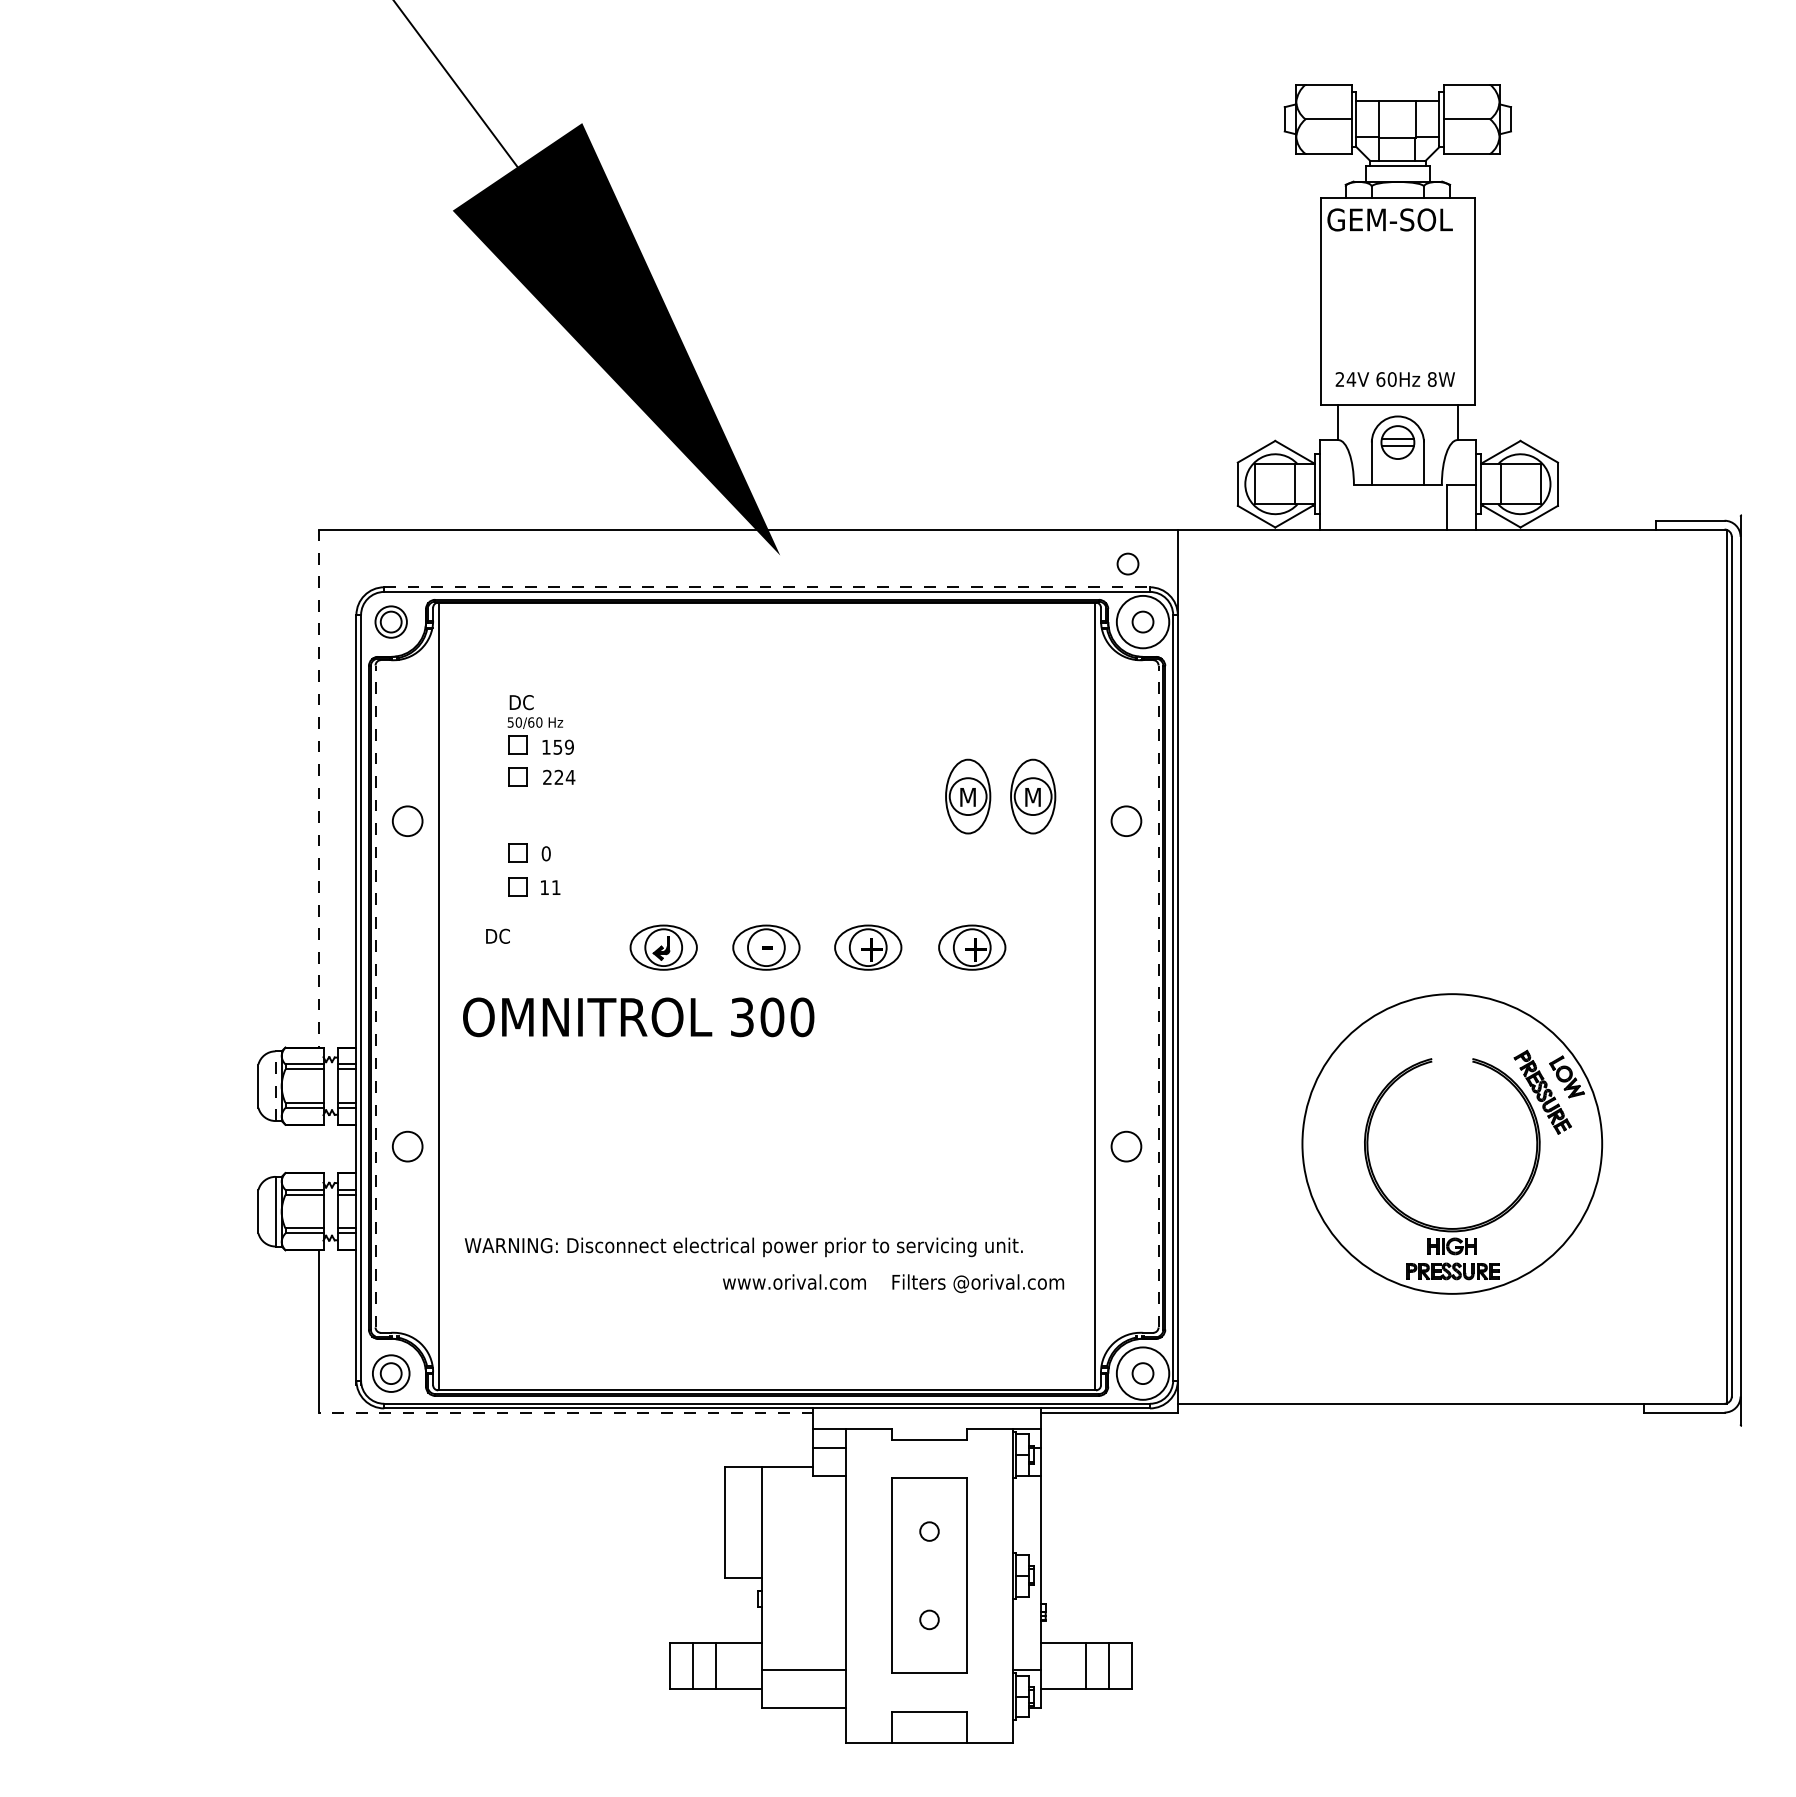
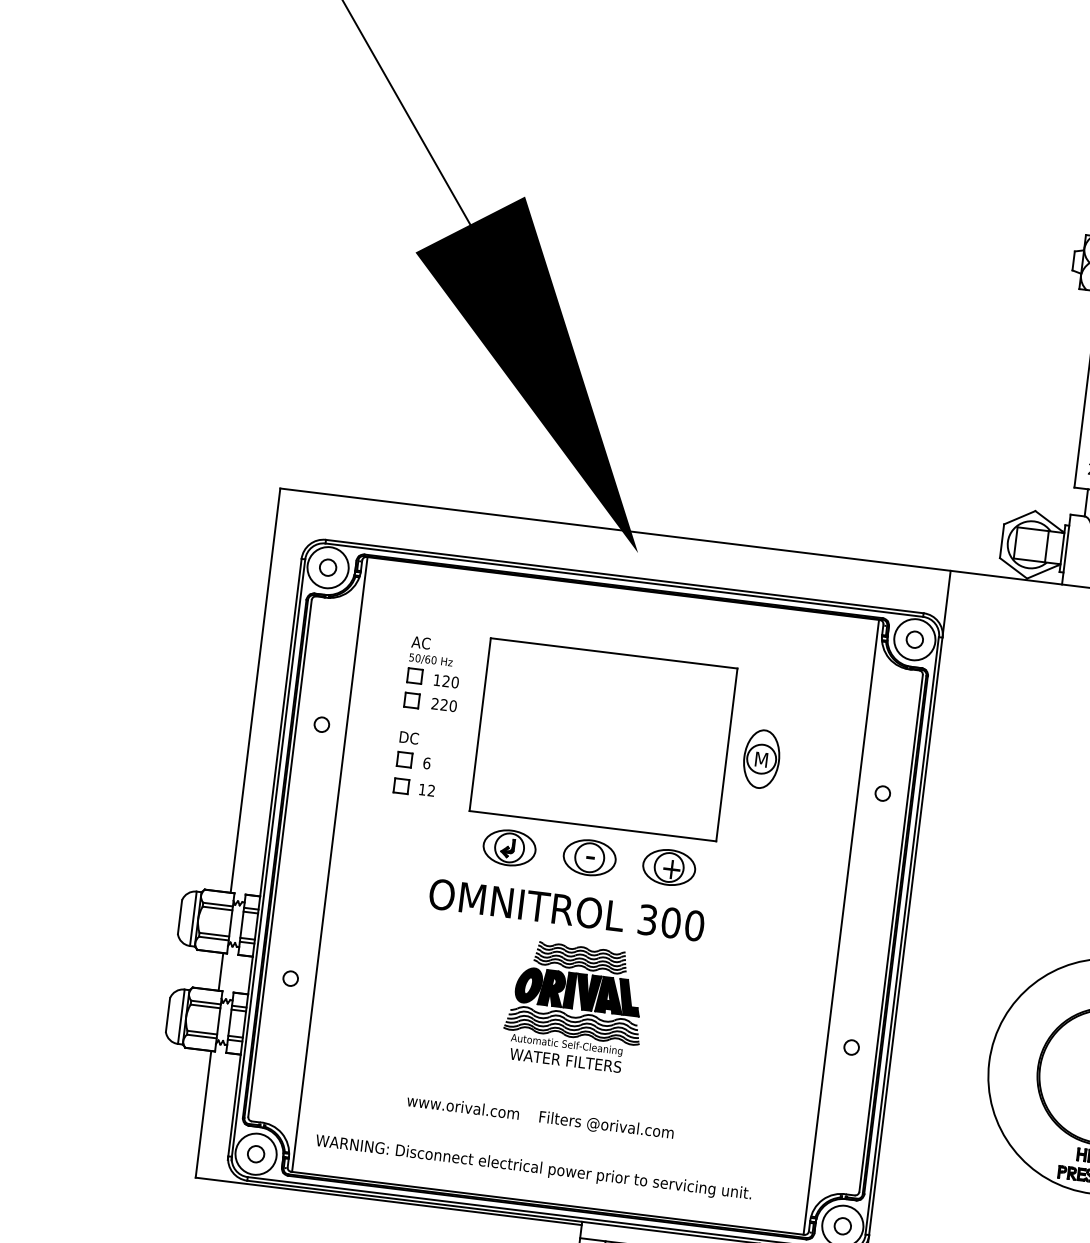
circle: (1127, 563) -> (908, 592), removed
line: (766, 587) -> (624, 576), dashed -> solid
circle: (391, 621) -> (328, 567), size x1.67
text: (520, 702) -> (421, 642), DC -> AC
text: (563, 746) -> (450, 681), 159 -> 120
text: (570, 776) -> (453, 705), 224 -> 220
line: (318, 789) -> (255, 691), dashed -> solid
part: (765, 796) -> (603, 739), added
part: (1033, 796) -> (812, 765), removed
circle: (407, 821) -> (321, 724), size x0.62
circle: (1126, 821) -> (882, 793), size x0.62
text: (546, 853) -> (427, 763), 0 -> 6
text: (555, 887) -> (430, 790), 11 -> 12
text: (497, 935) -> (408, 737), moved
part: (972, 947) -> (750, 877), removed
line: (375, 996) -> (279, 858), dashed -> solid
line: (1158, 996) -> (891, 933), dashed -> solid
text: (638, 1017) -> (566, 910), moved
line: (275, 1086) -> (193, 919), dashed -> solid
part: (770, 1137) -> (574, 1006), added
circle: (407, 1146) -> (290, 978), size x0.62
circle: (1126, 1146) -> (851, 1047), size x0.62
line: (318, 1148) -> (220, 971), added
text: (743, 1247) -> (533, 1168), moved
text: (893, 1283) -> (540, 1117), moved
circle: (391, 1373) -> (256, 1154), size x1.43
line: (565, 1412) -> (388, 1201), dashed -> solid

